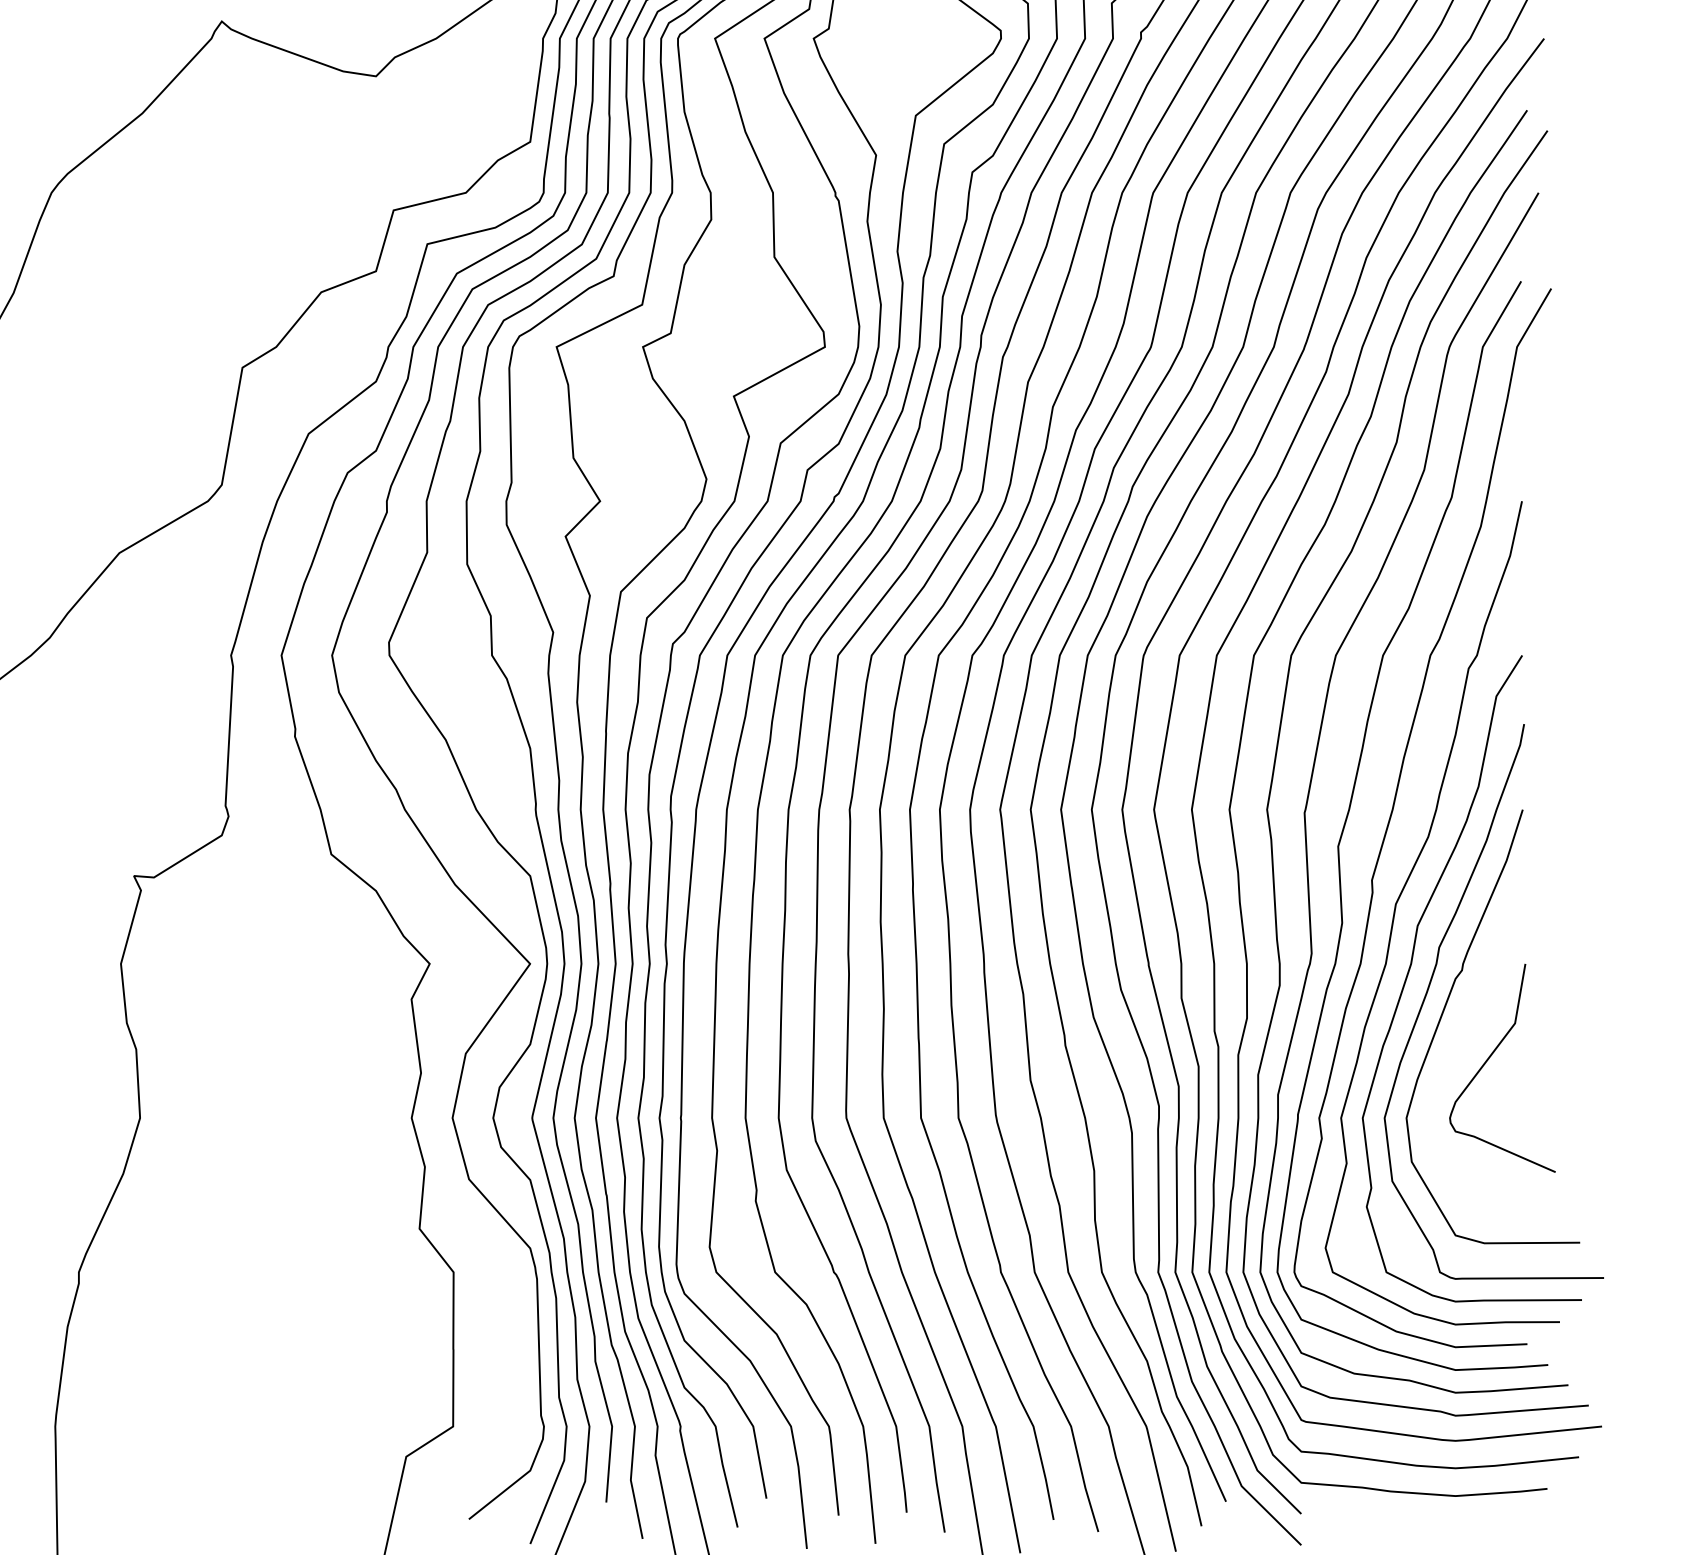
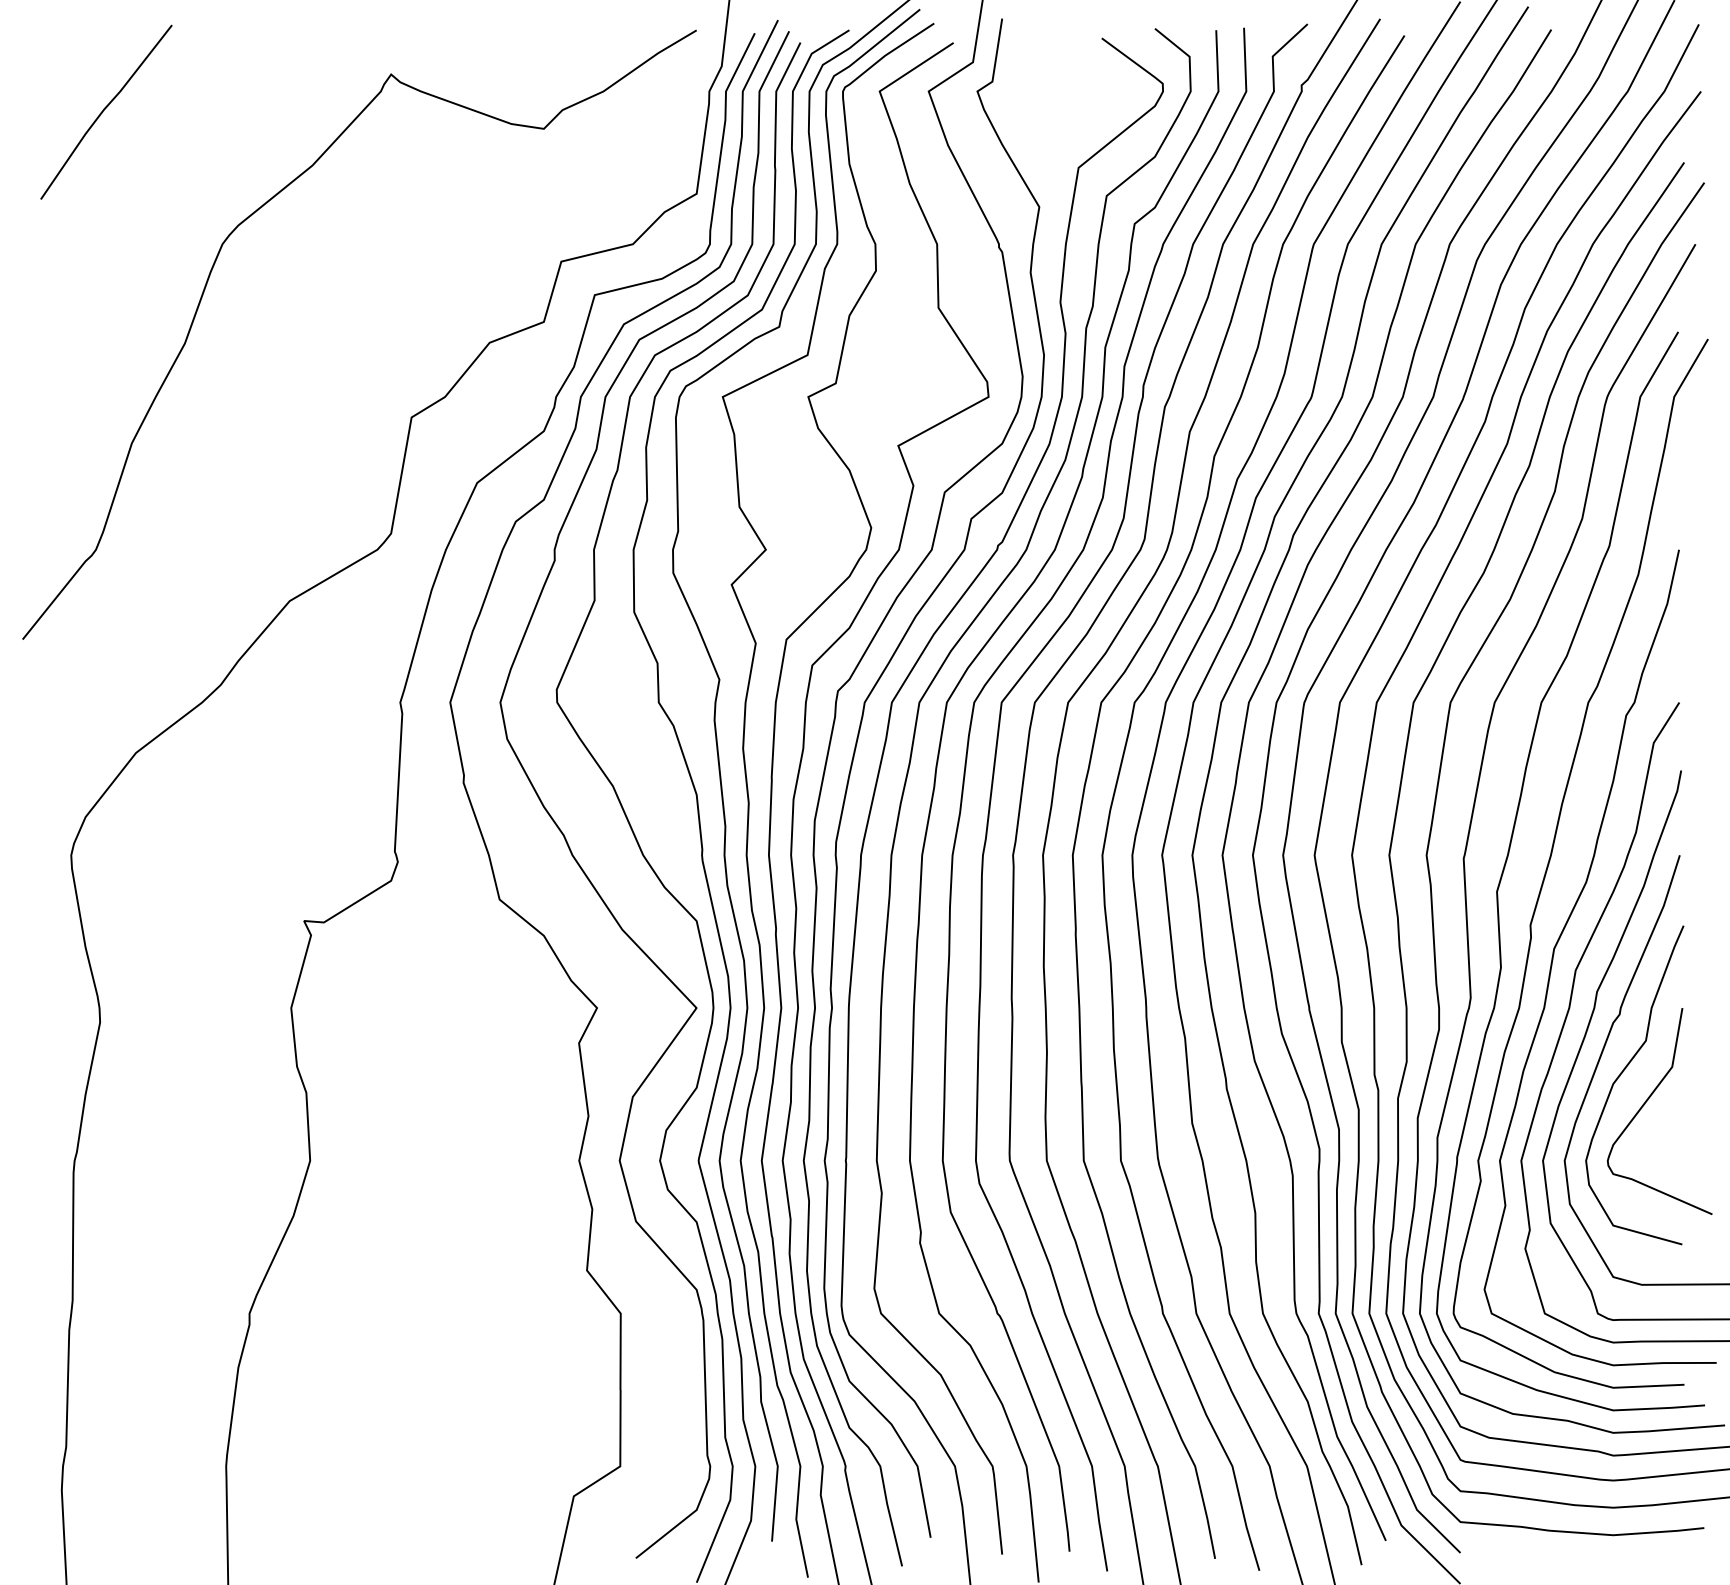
curve: (1462, 1032) -> (1620, 1076), added

